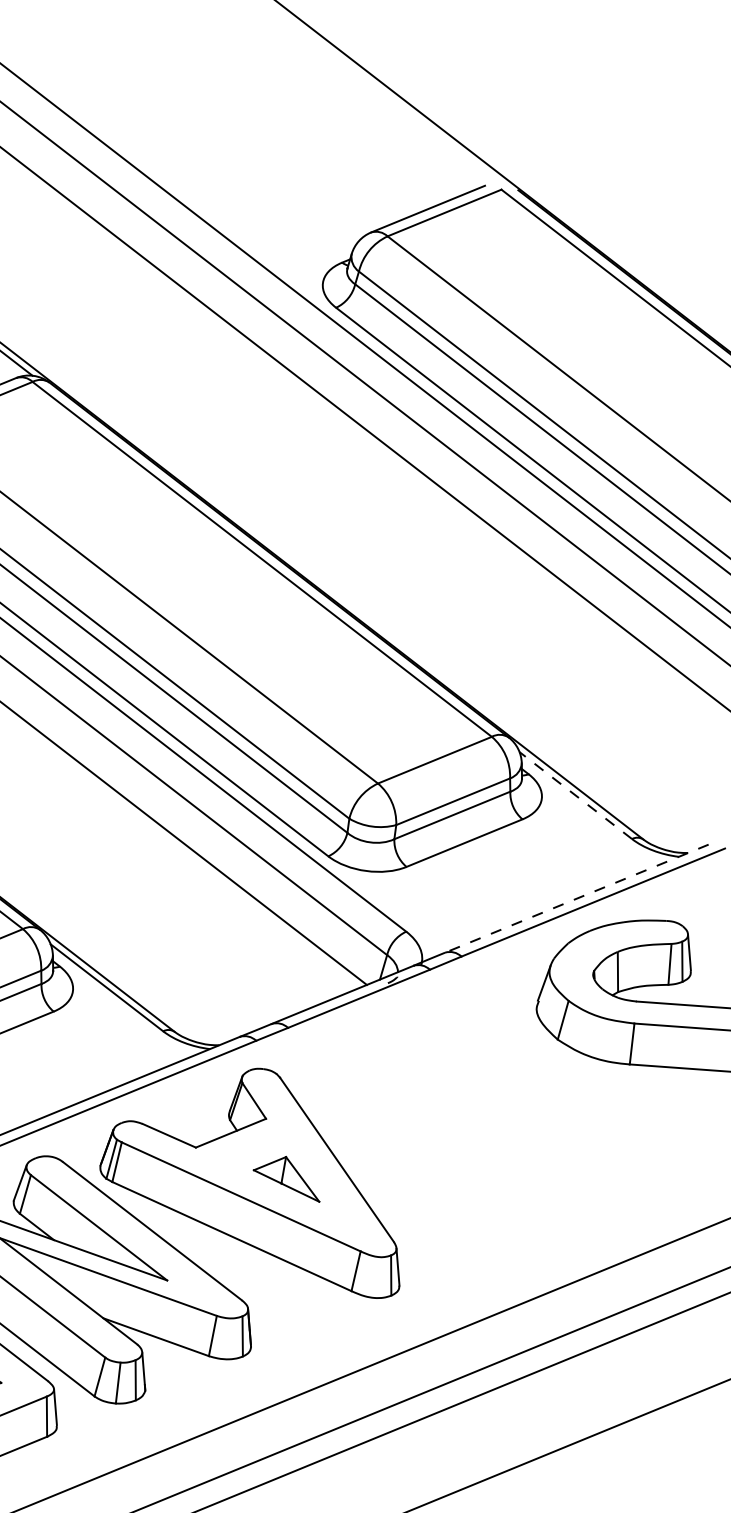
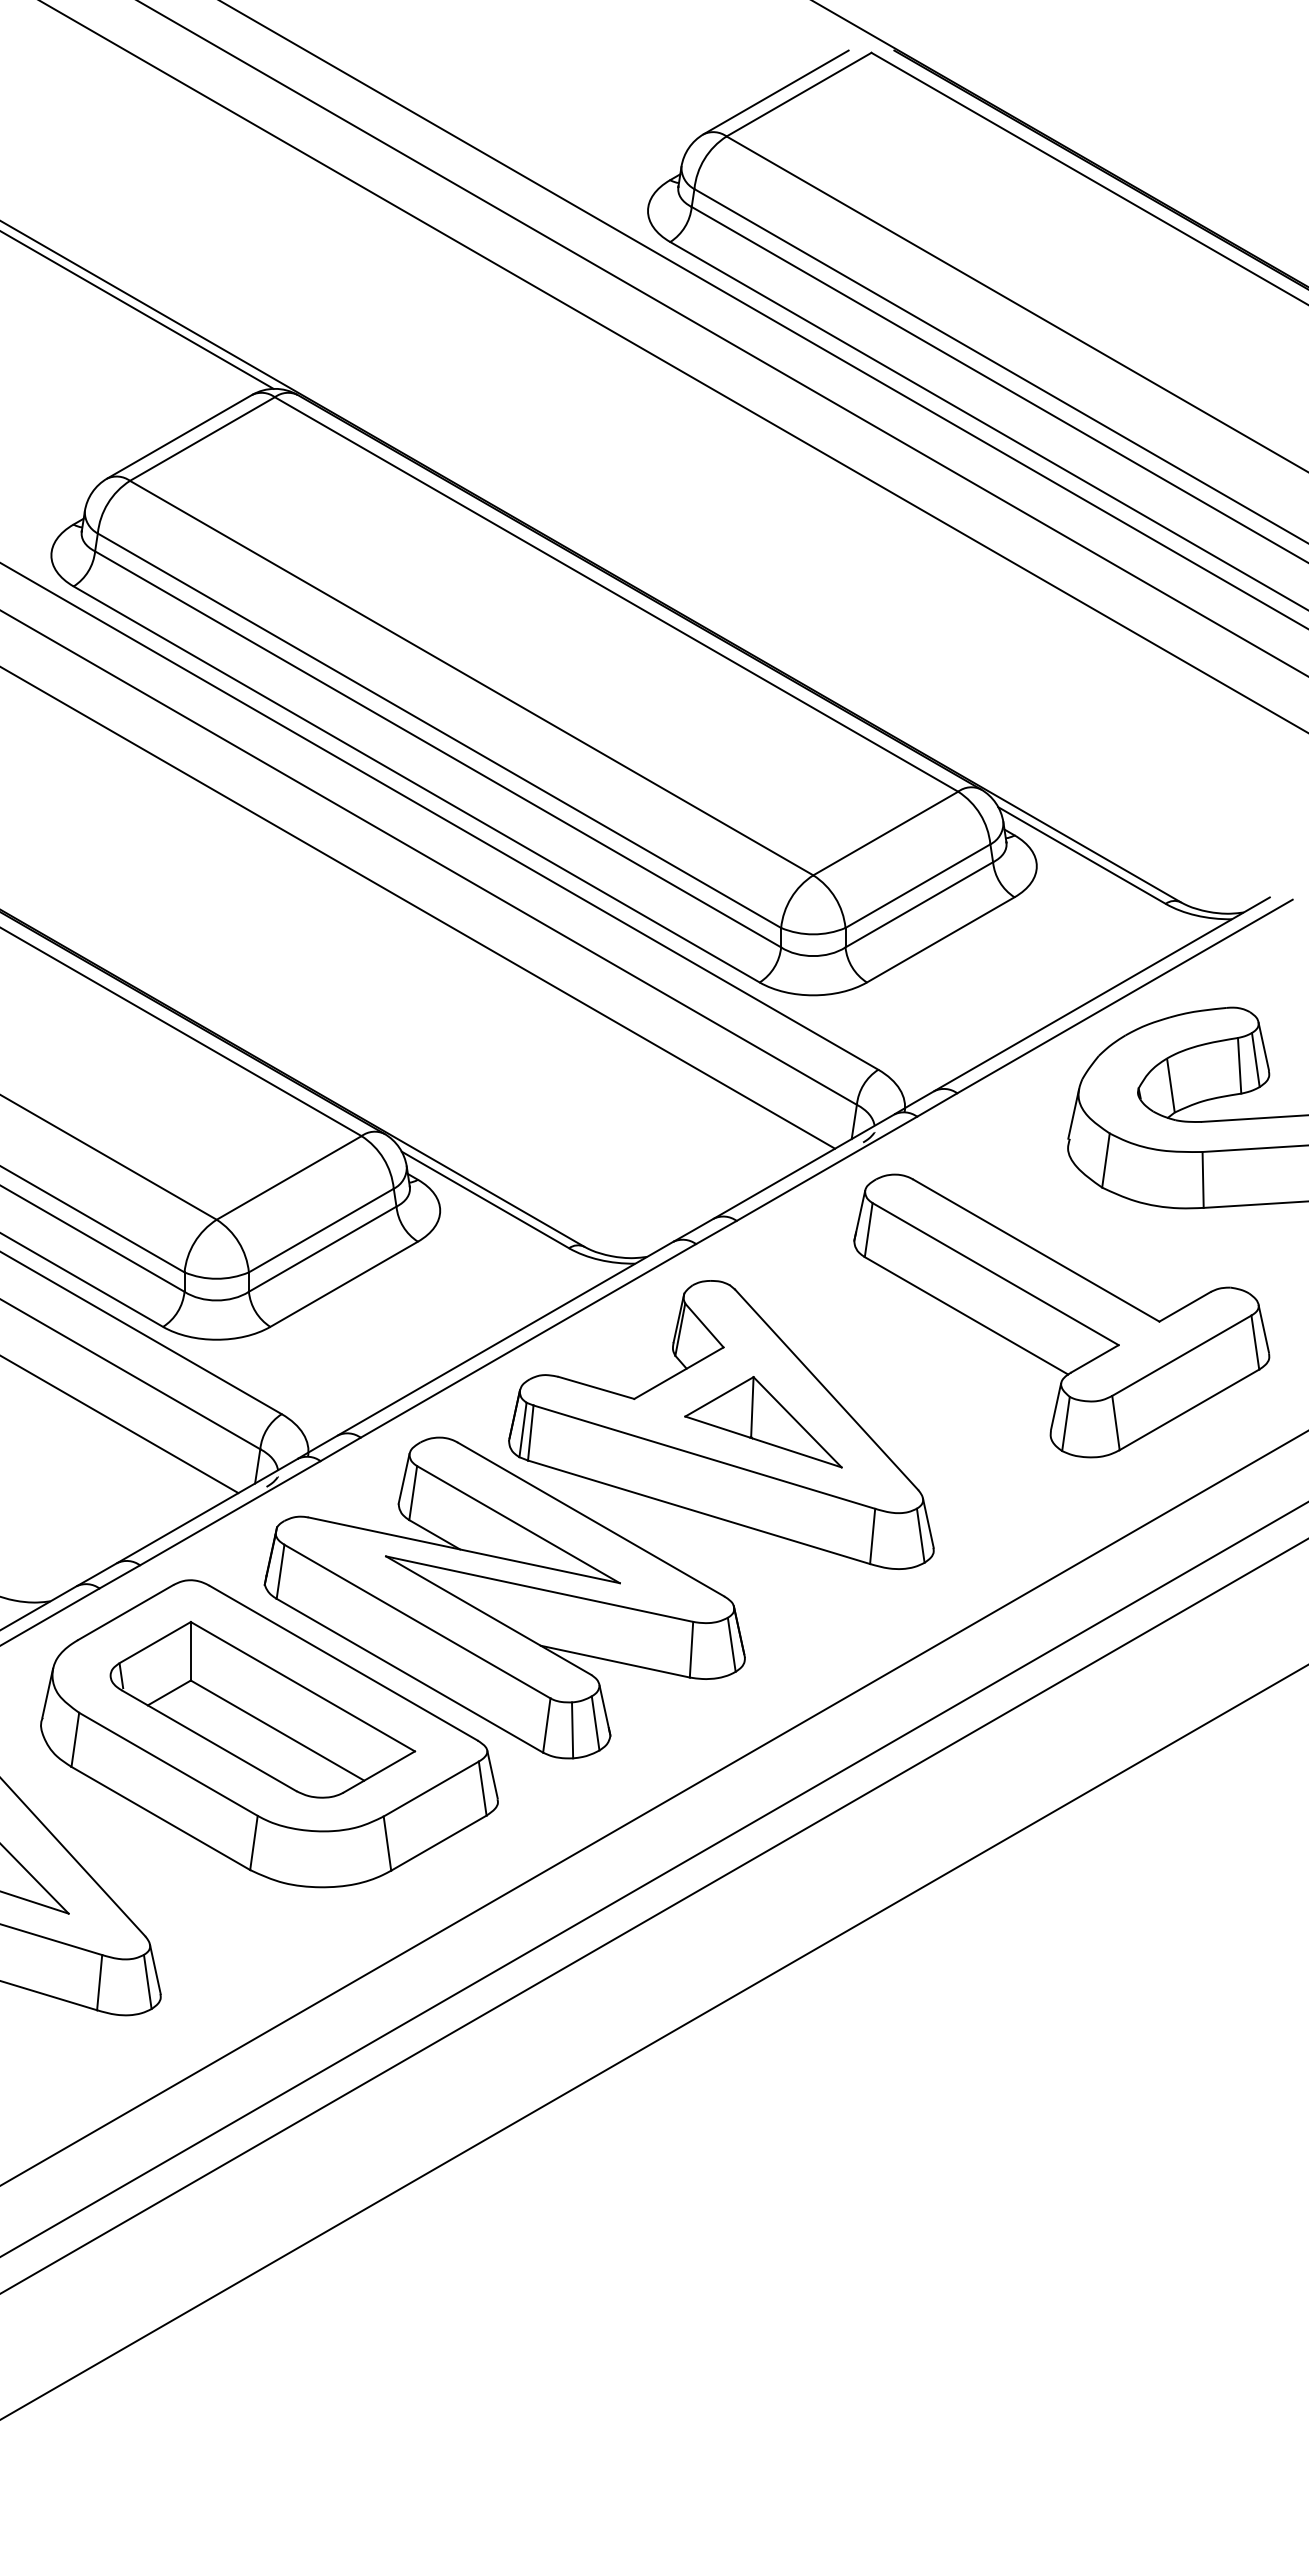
line: (576, 795) -> (1082, 855), dashed -> solid
line: (577, 898) -> (1102, 994), dashed -> solid
part: (515, 1128) -> (1061, 1315), added
part: (287, 1177) -> (763, 1422), size x1.67

